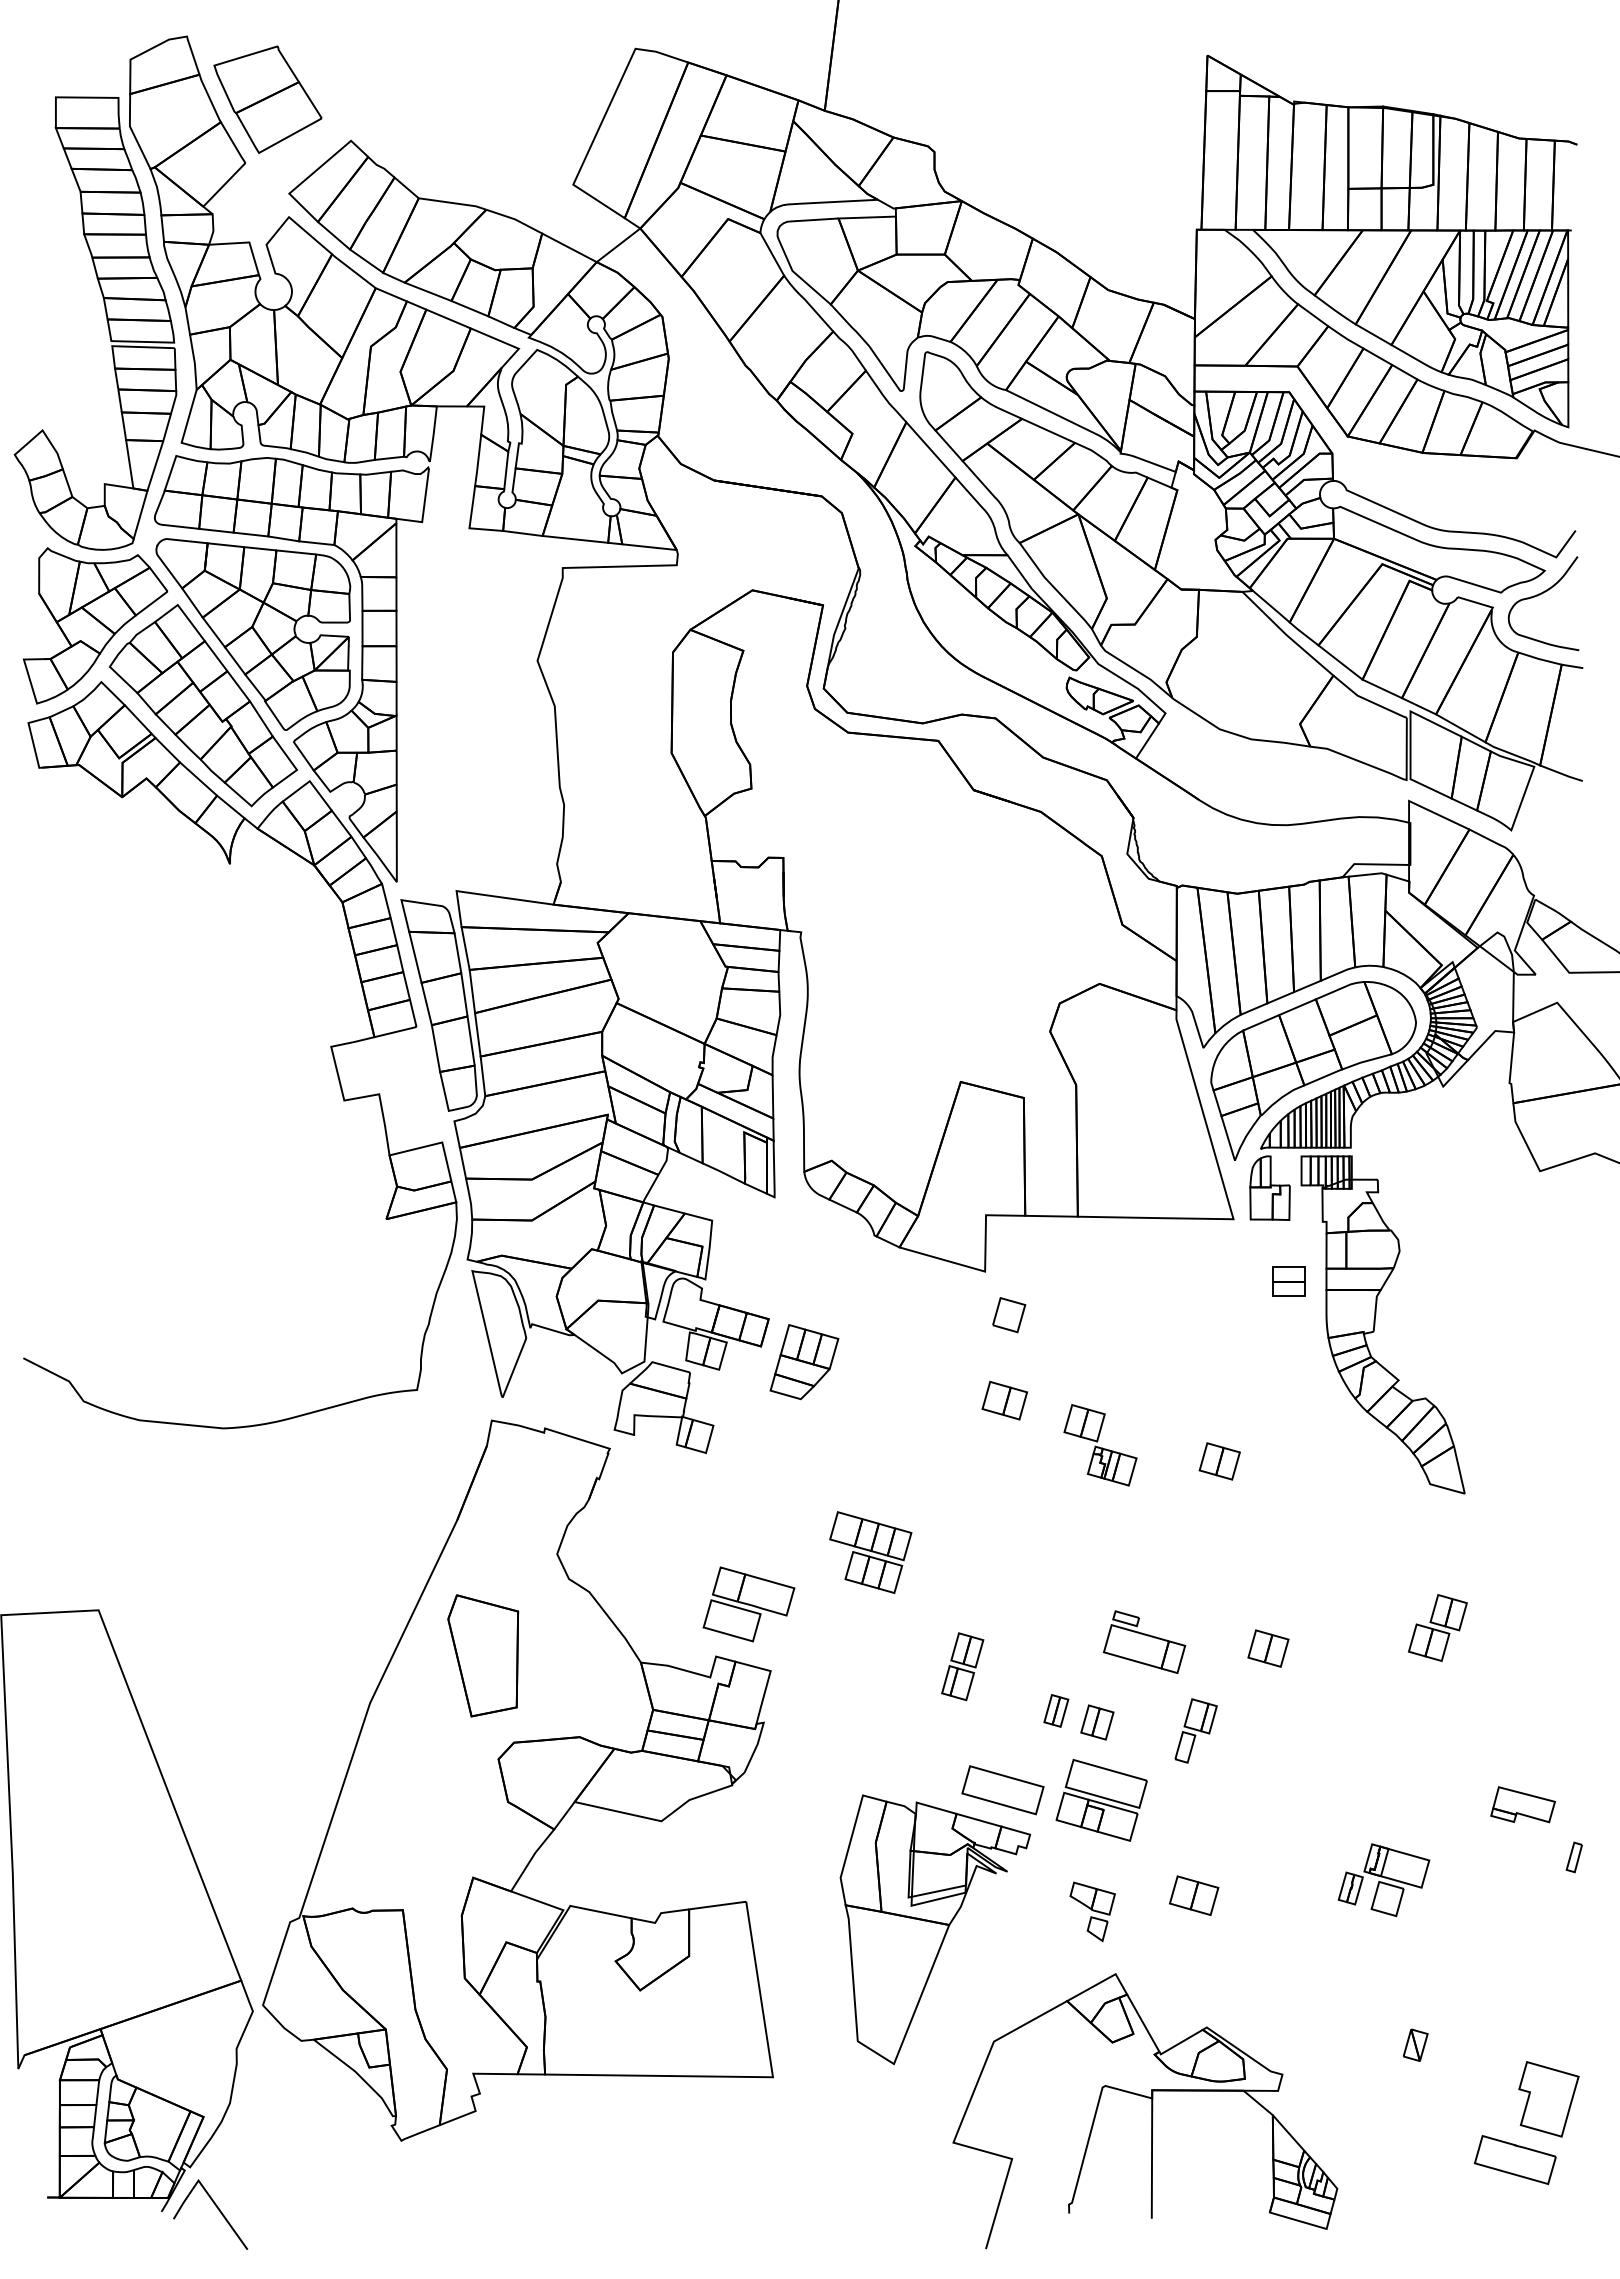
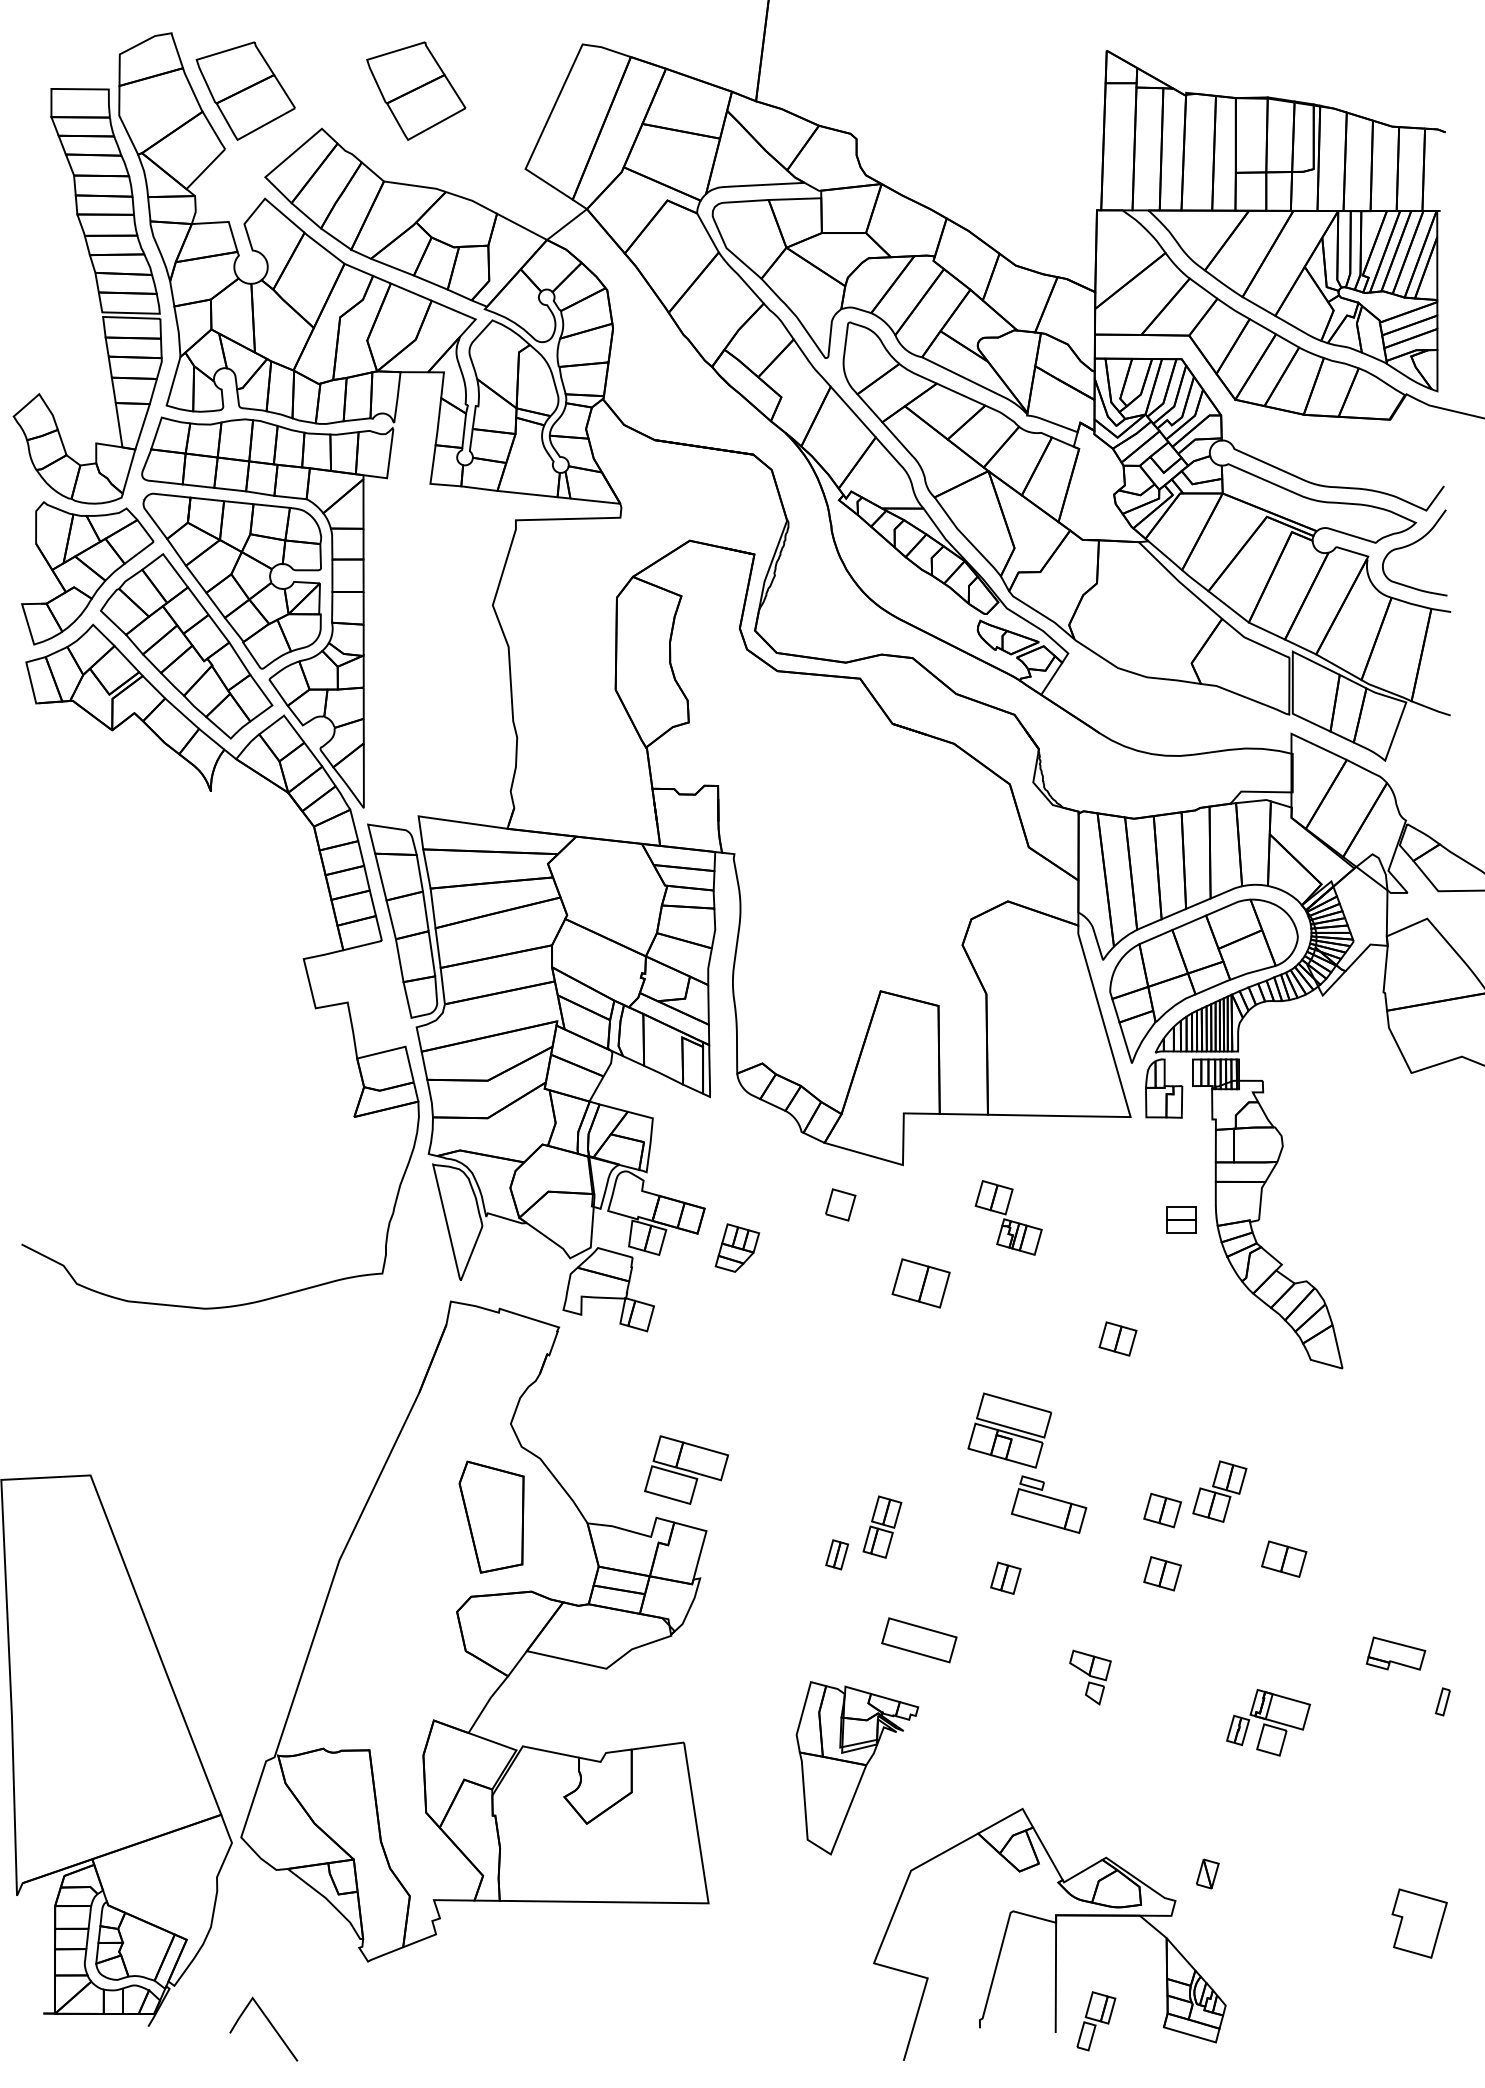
part: (453, 99) -> (415, 90), added
part: (1288, 1281) -> (1180, 1219), moved
part: (1009, 1315) -> (841, 1205), moved
part: (804, 1362) -> (737, 1248), size x0.7
part: (1004, 1400) -> (920, 1283), size x1.4
part: (1100, 1445) -> (1008, 1218), moved
part: (870, 1552) -> (797, 1422), removed
part: (1437, 1627) -> (1219, 1491), moved
part: (483, 1655) -> (491, 1516), moved
part: (1056, 1710) -> (837, 1554), moved
part: (1268, 1717) -> (1162, 1573), added
part: (1195, 1730) -> (1095, 2020), moved
part: (1101, 1800) -> (1009, 1430), moved
part: (1194, 1895) -> (1284, 1559), moved
part: (1092, 1911) -> (1090, 1677), moved
part: (935, 1929) -> (857, 1767), size x0.7
part: (1415, 2044) -> (1207, 1873), moved
part: (1514, 2159) -> (1388, 1978), removed
line: (217, 2209) -> (270, 2024), moved

